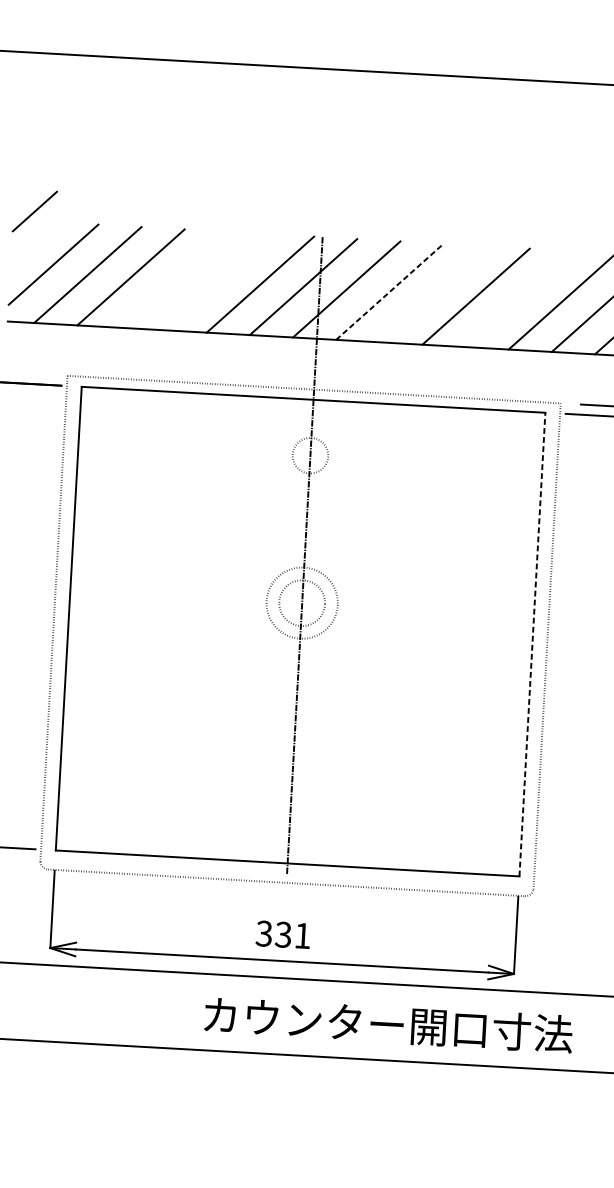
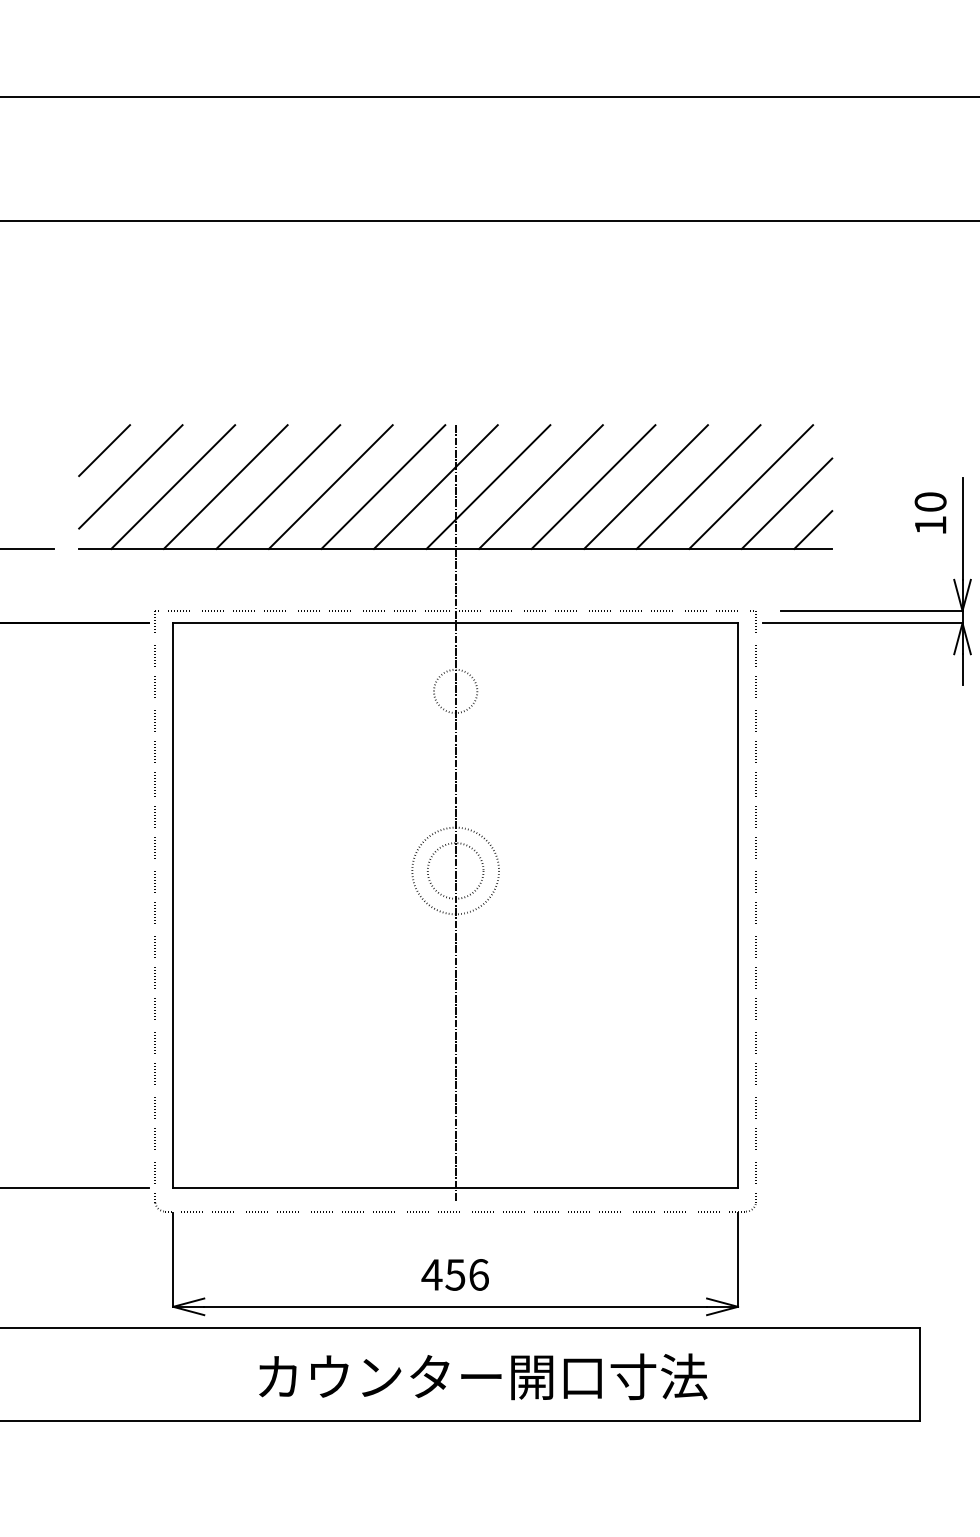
line: (34, 211) -> (104, 450), moved
line: (174, 279) -> (278, 486), added
line: (217, 281) -> (330, 486), added
line: (389, 292) -> (540, 487), dashed -> solid
line: (432, 293) -> (593, 486), added
line: (519, 298) -> (698, 486), added
line: (532, 644) -> (738, 905), dashed -> solid
text: (282, 934) -> (454, 1274), 331 -> 456
text: (388, 1024) -> (483, 1376), moved

